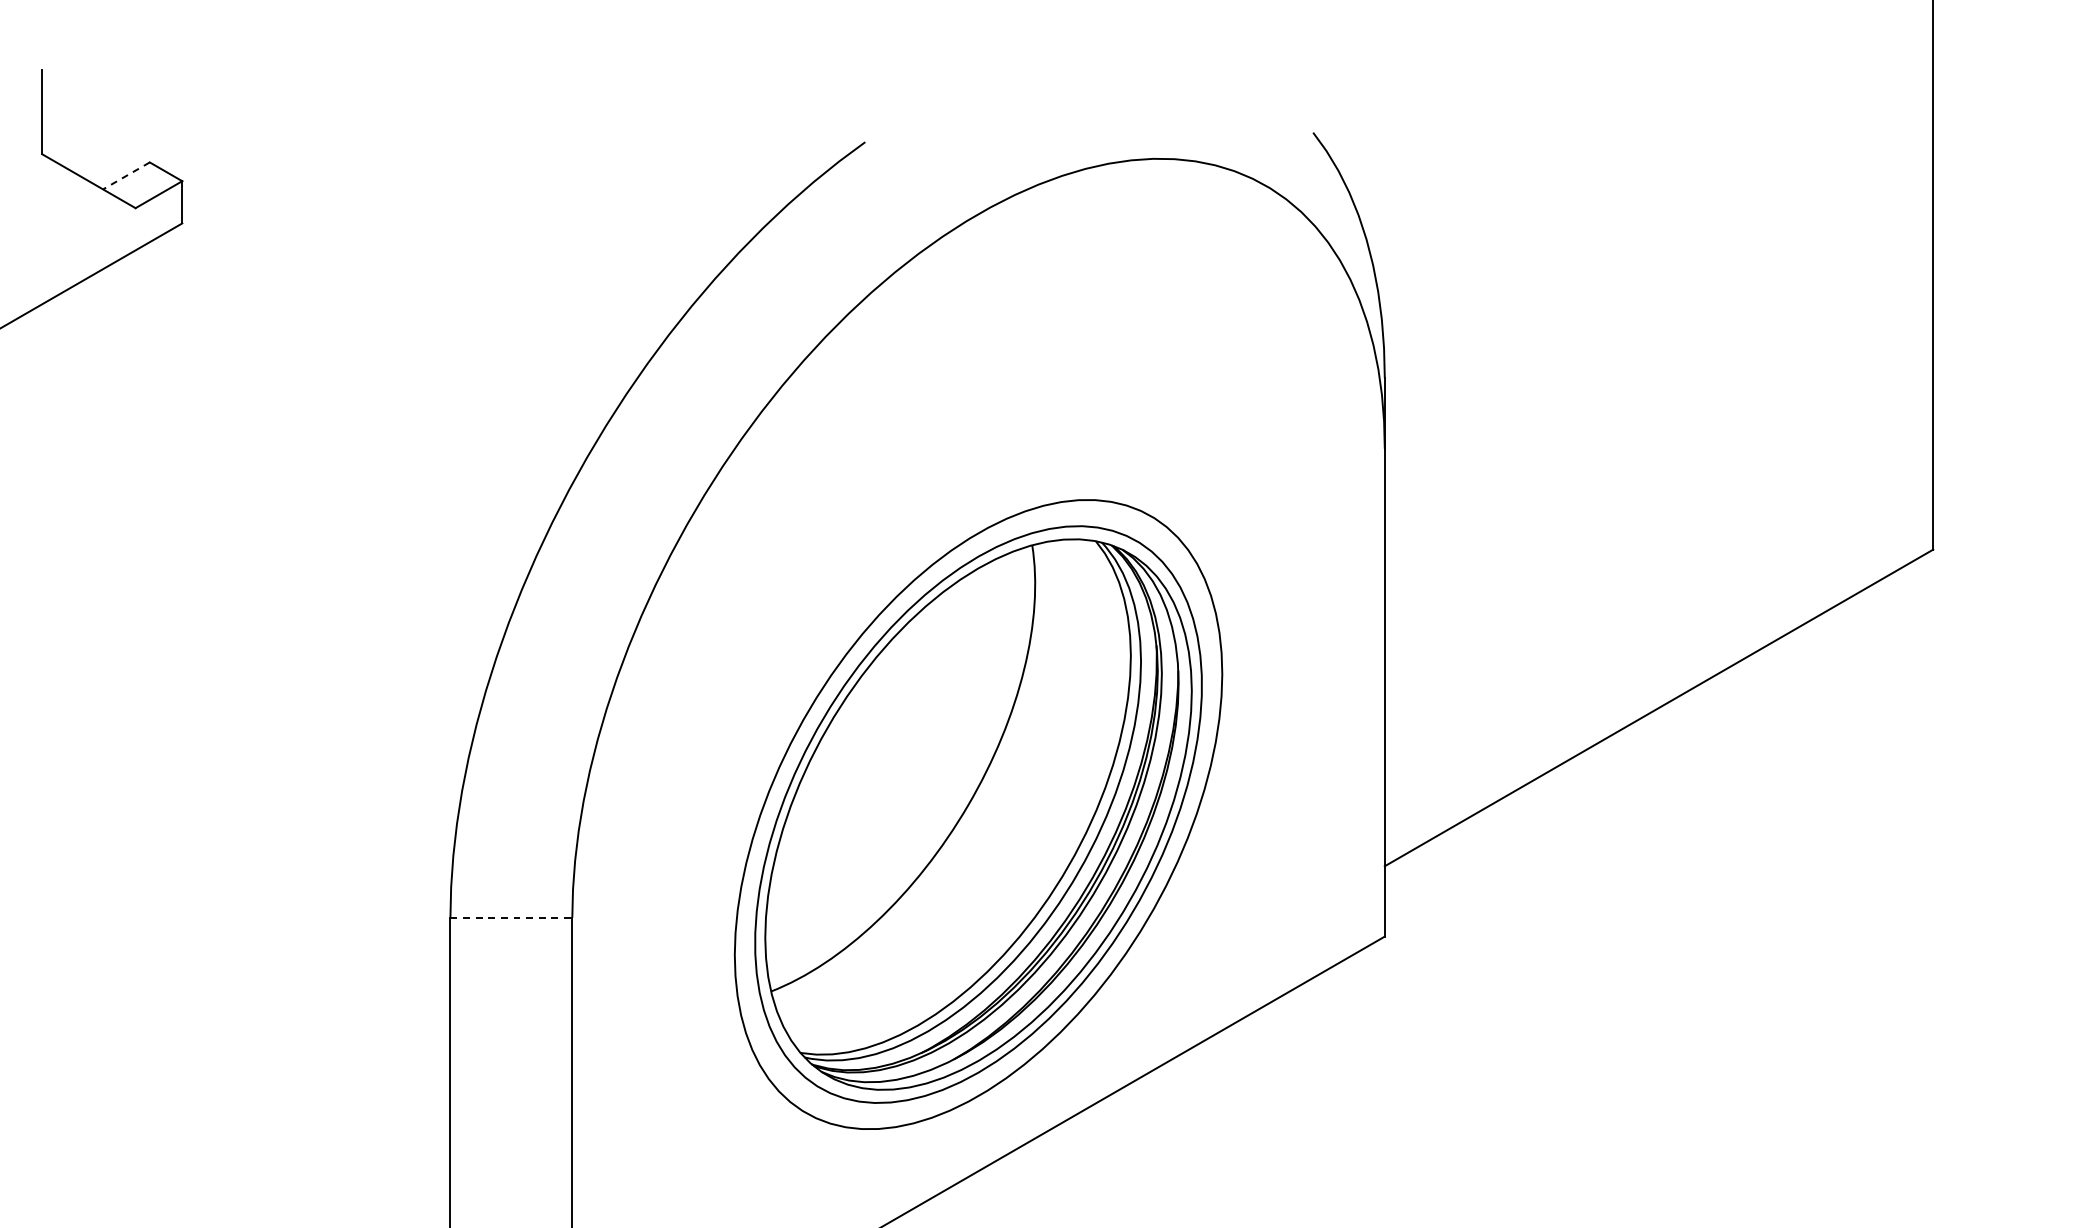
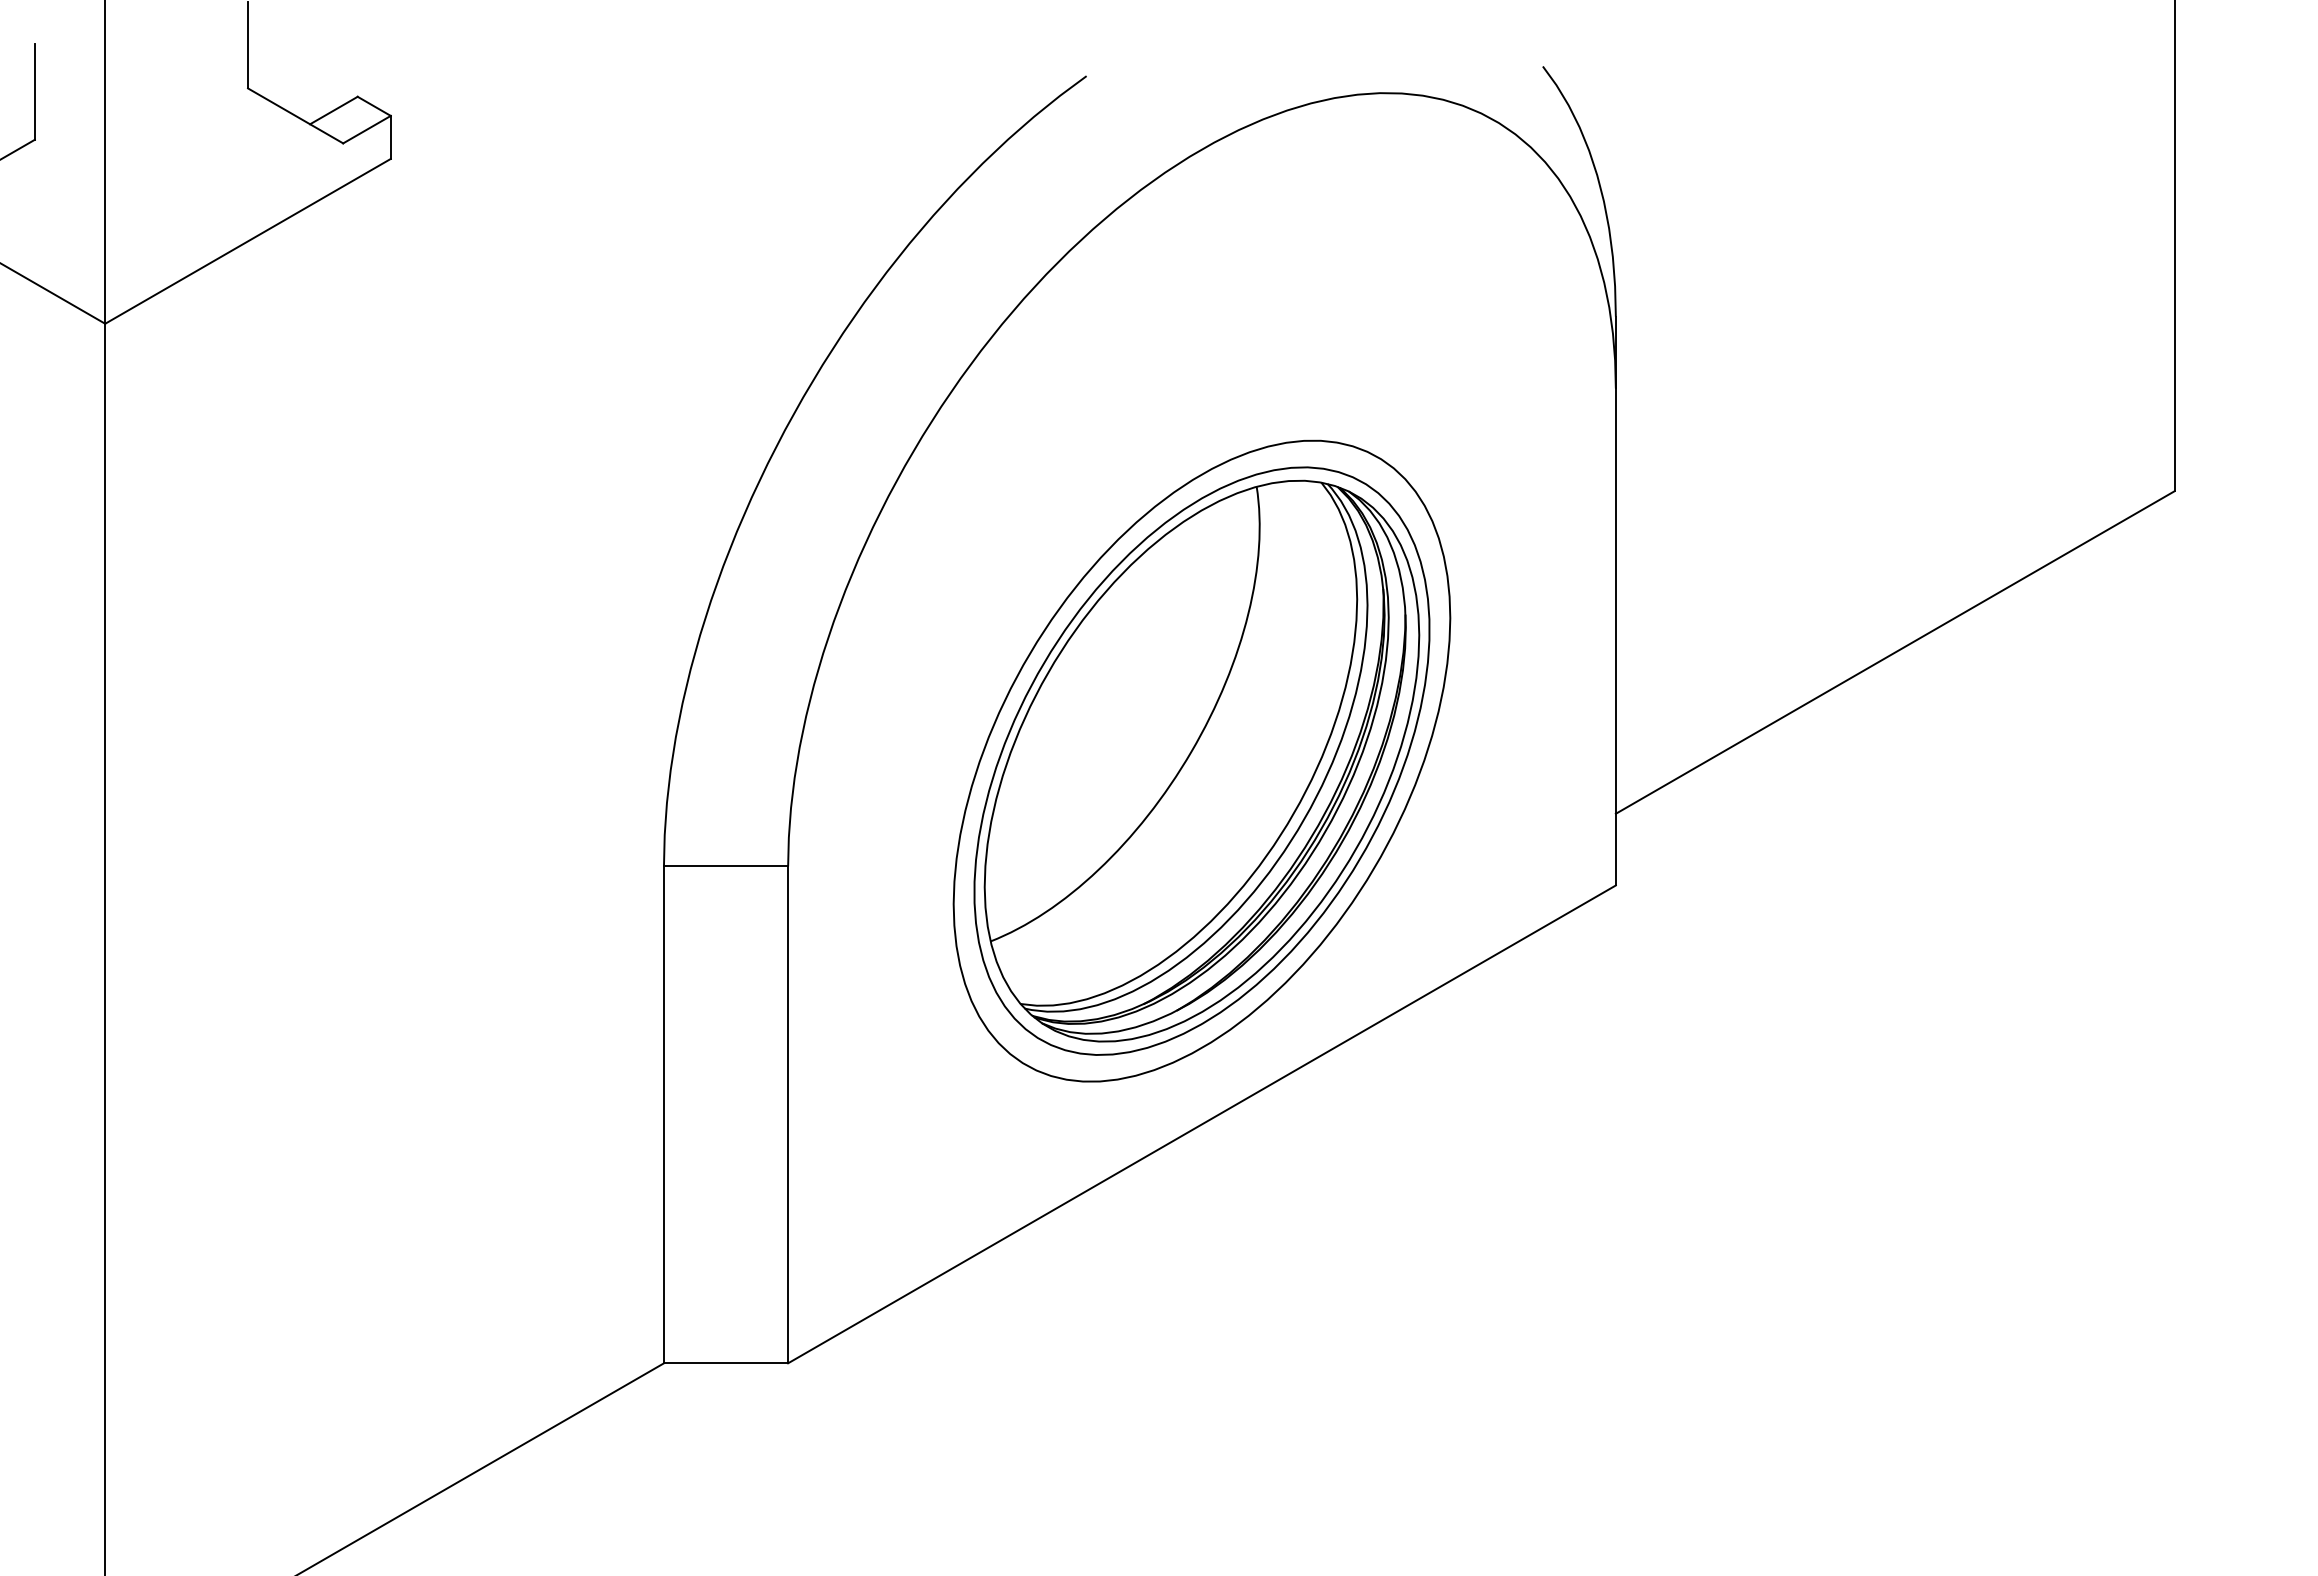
line: (126, 175) -> (333, 110), dashed -> solid
line: (511, 917) -> (726, 866), dashed -> solid

